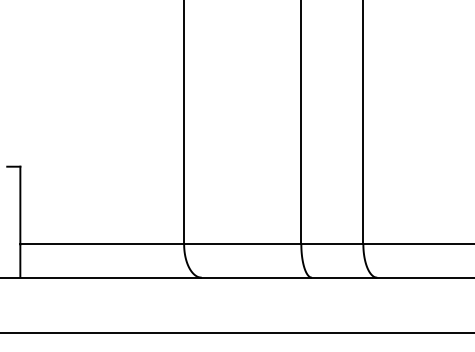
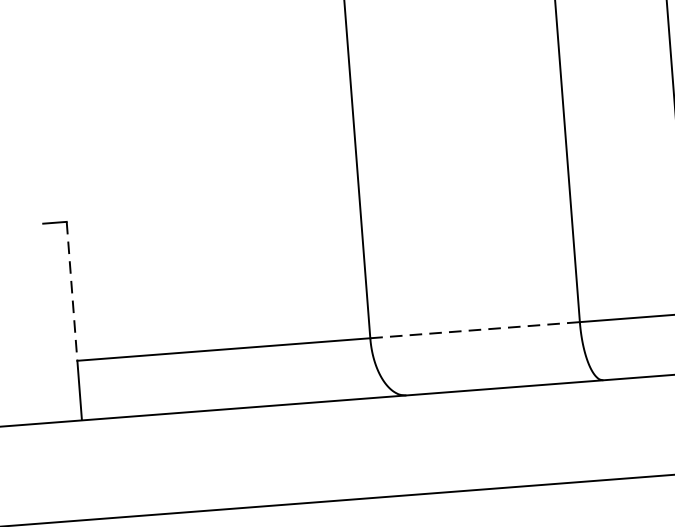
line: (20, 205) -> (72, 291), solid -> dashed
line: (242, 244) -> (474, 330), solid -> dashed

